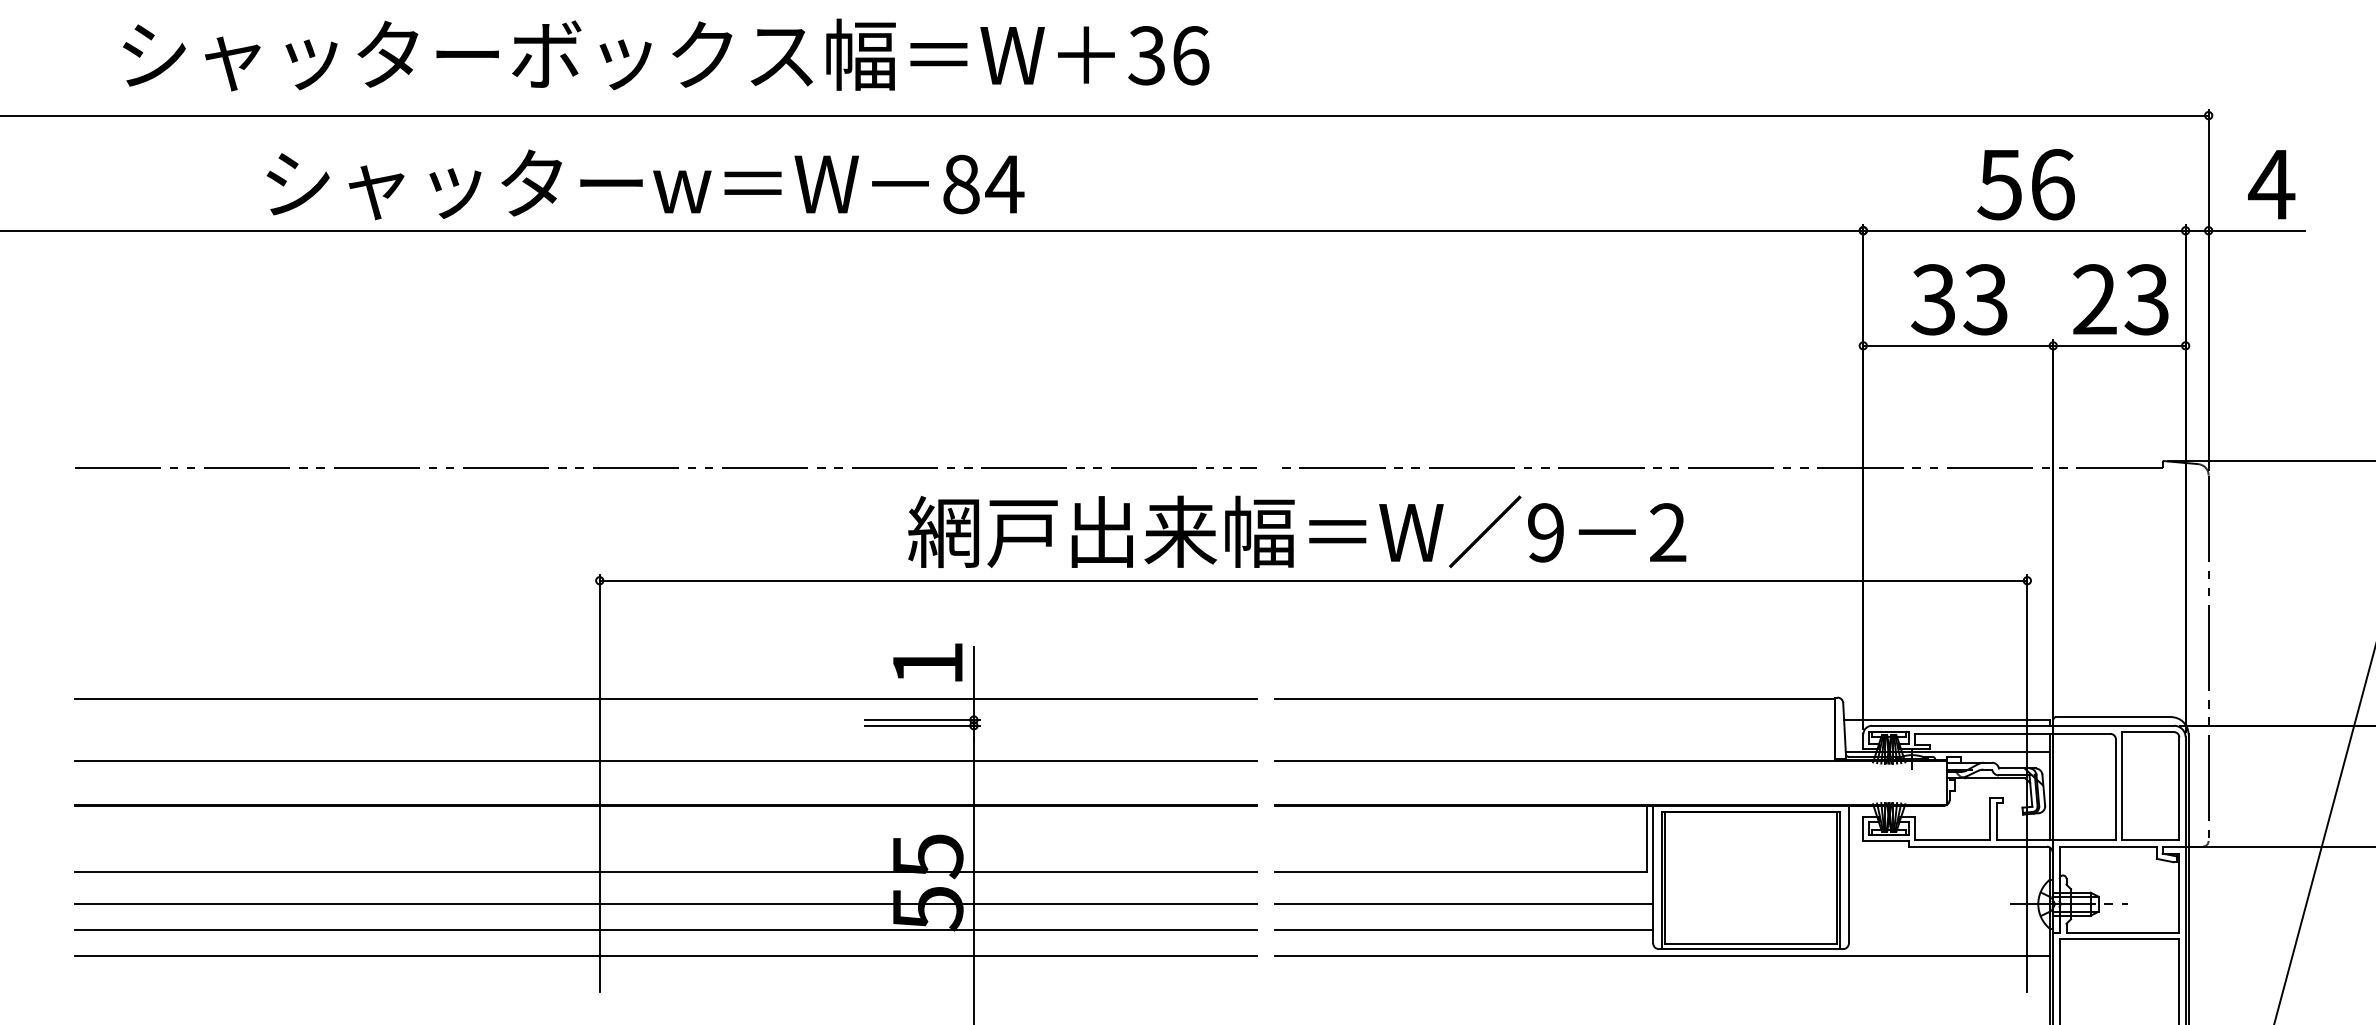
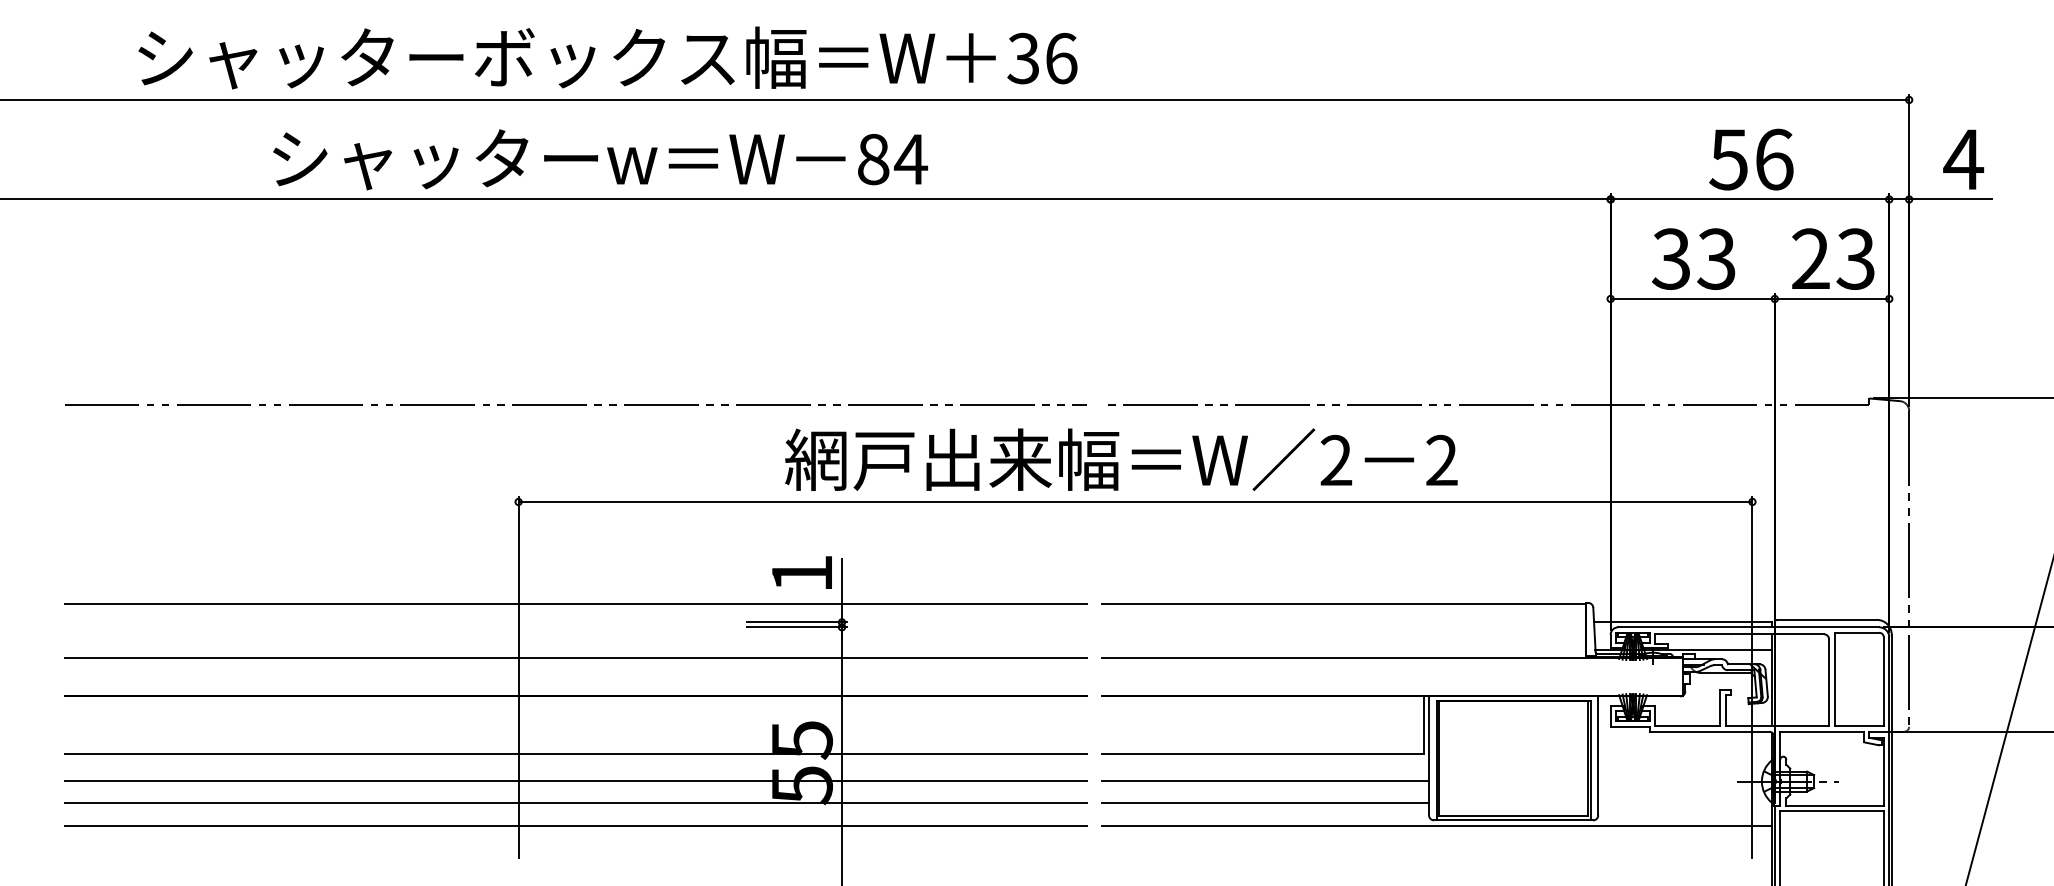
text: (666, 54) -> (608, 57), moved
text: (645, 184) -> (600, 159), moved
text: (1545, 532) -> (1335, 460), 9 -> 2

